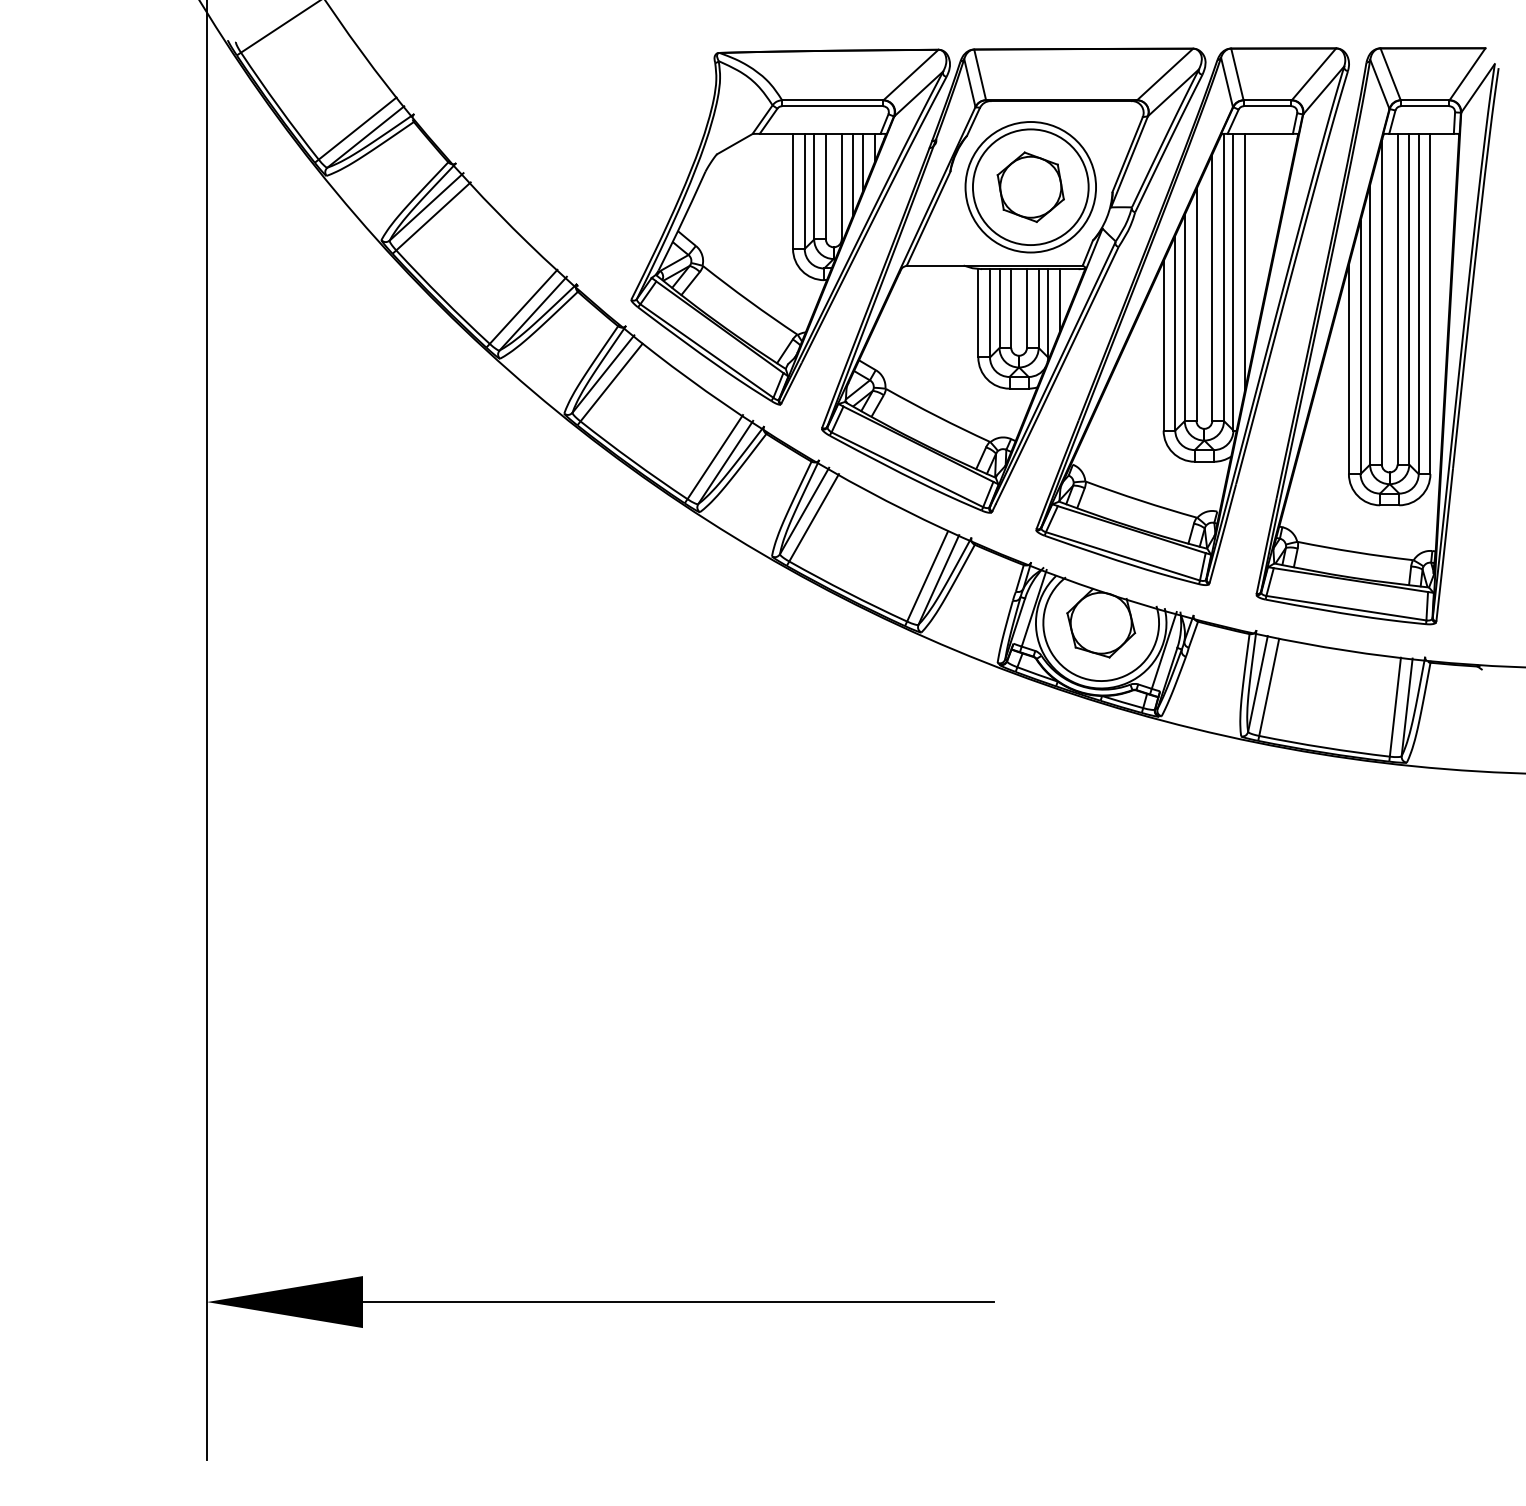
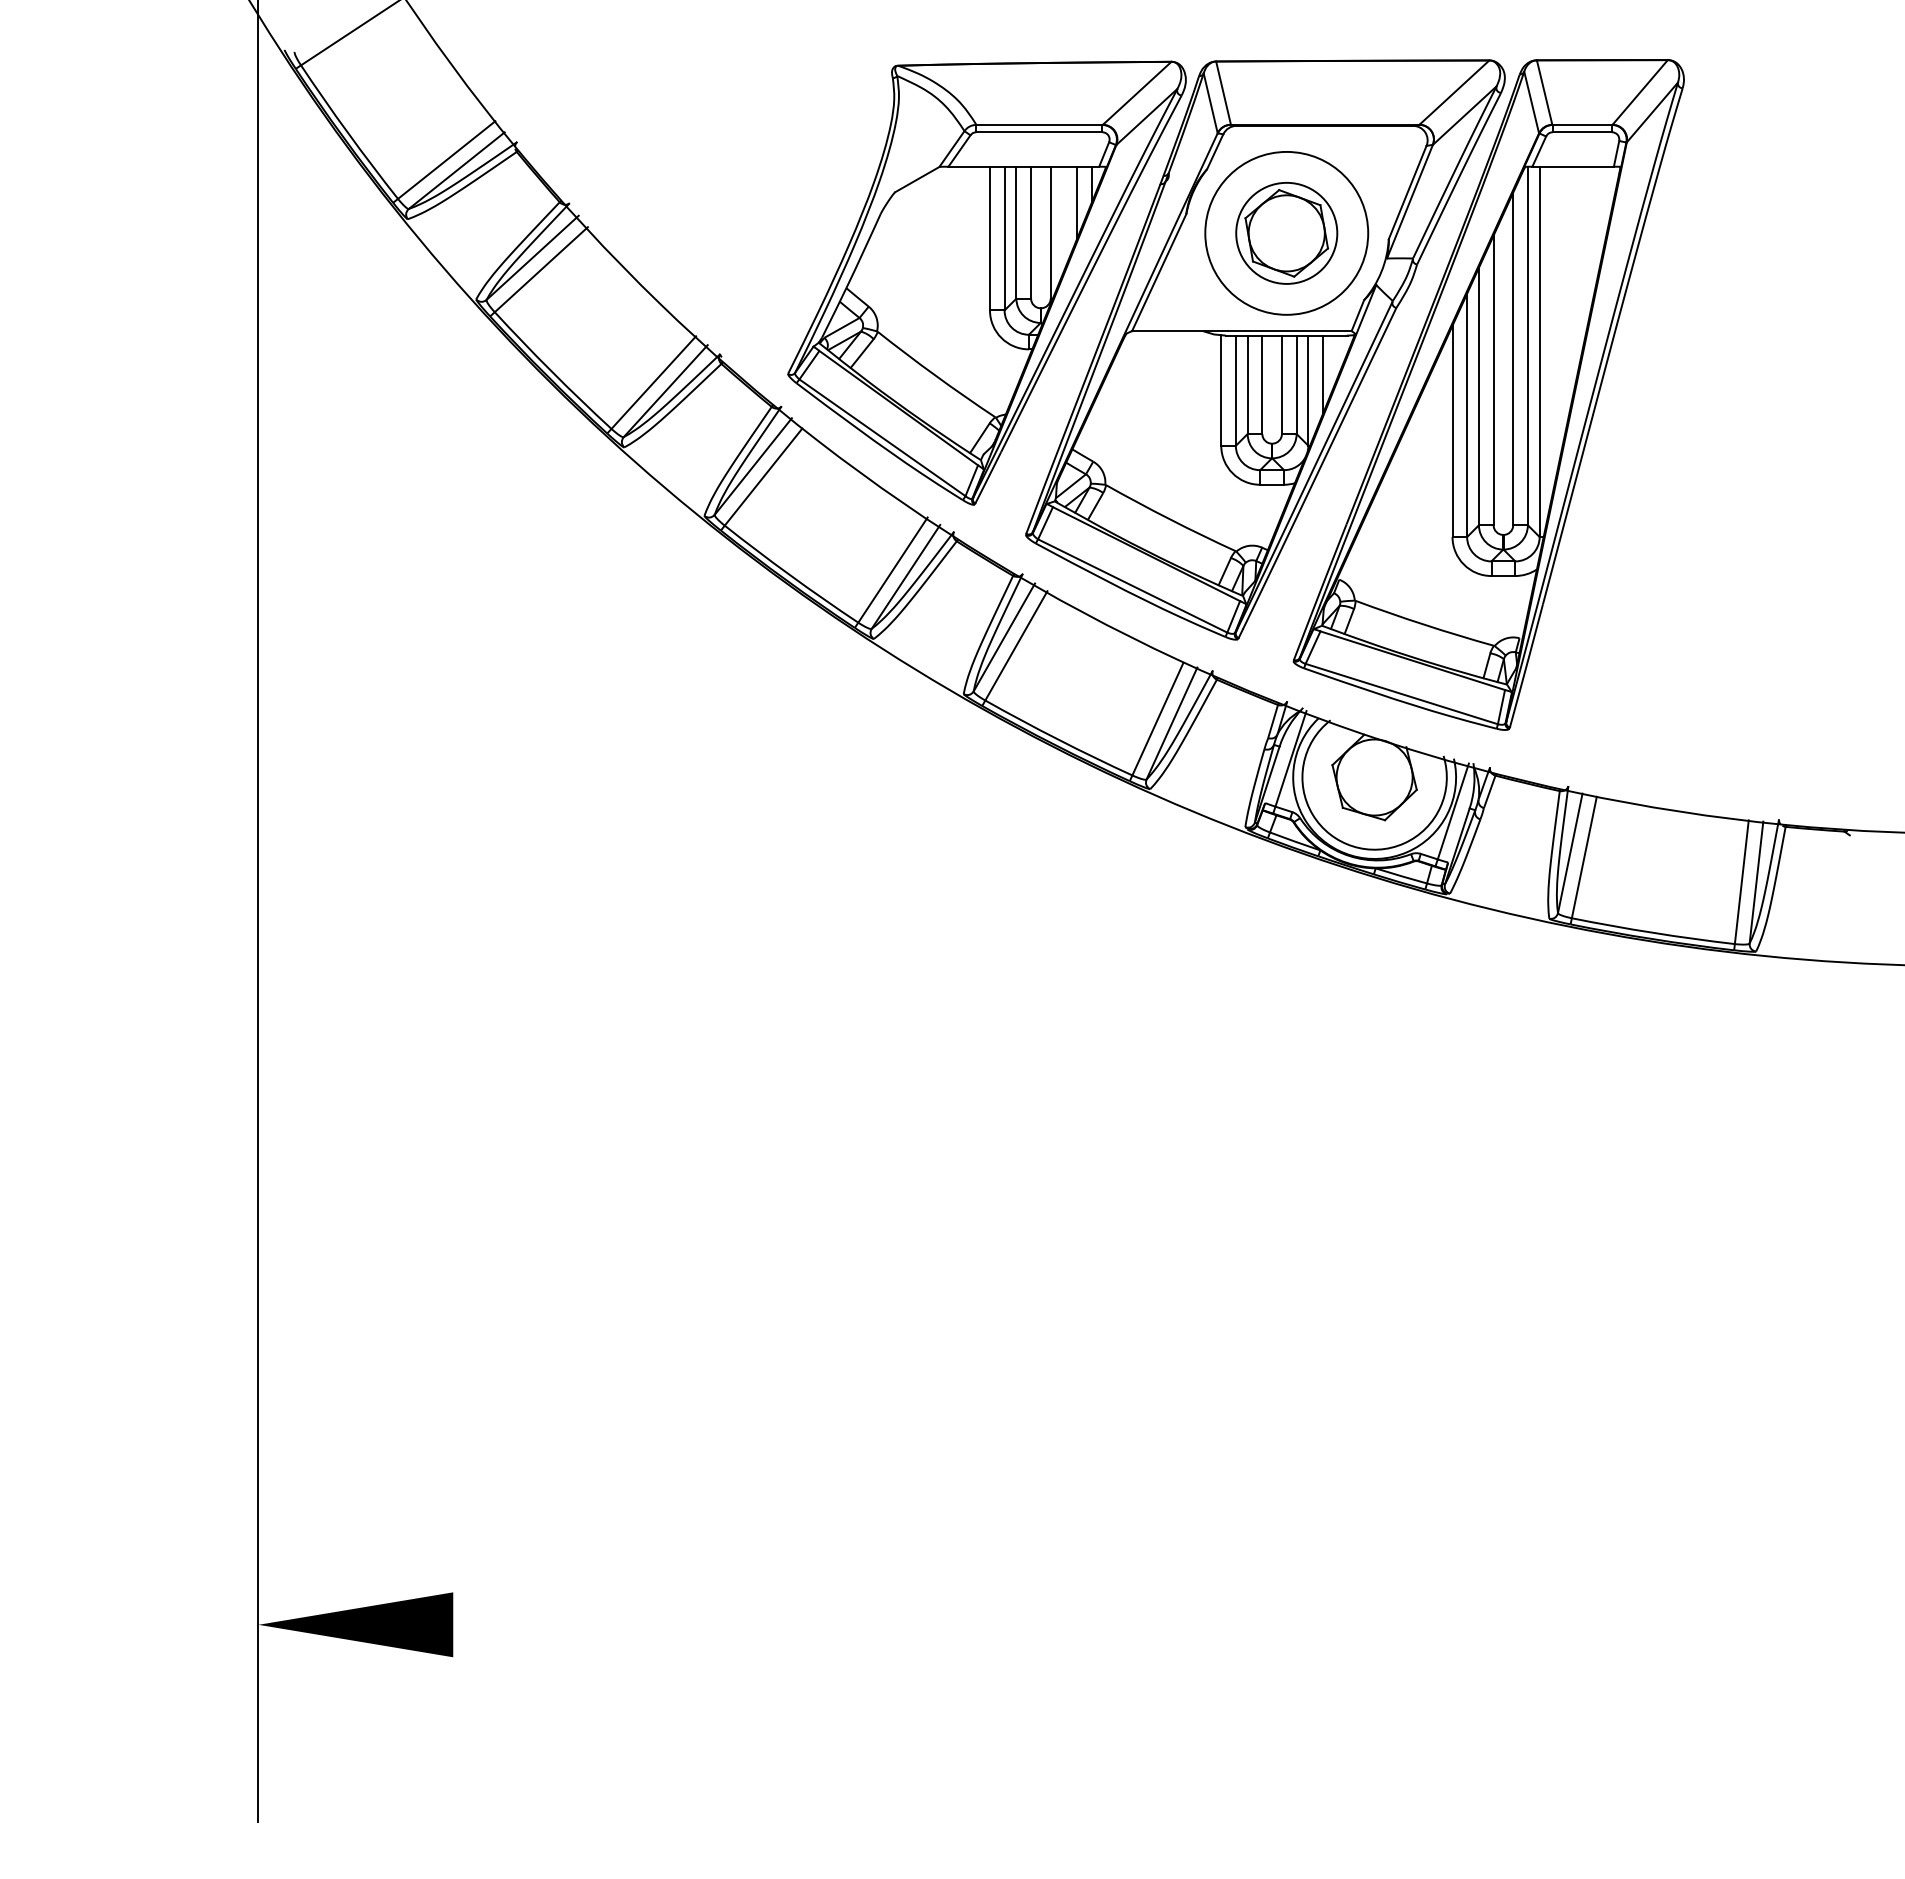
line: (853, 174) -> (1065, 217), removed
circle: (1030, 187) -> (1286, 233), size x0.7
line: (1245, 261) -> (1554, 326), removed
part: (1377, 336) -> (1719, 419), removed
line: (678, 1301) -> (846, 1624), removed

